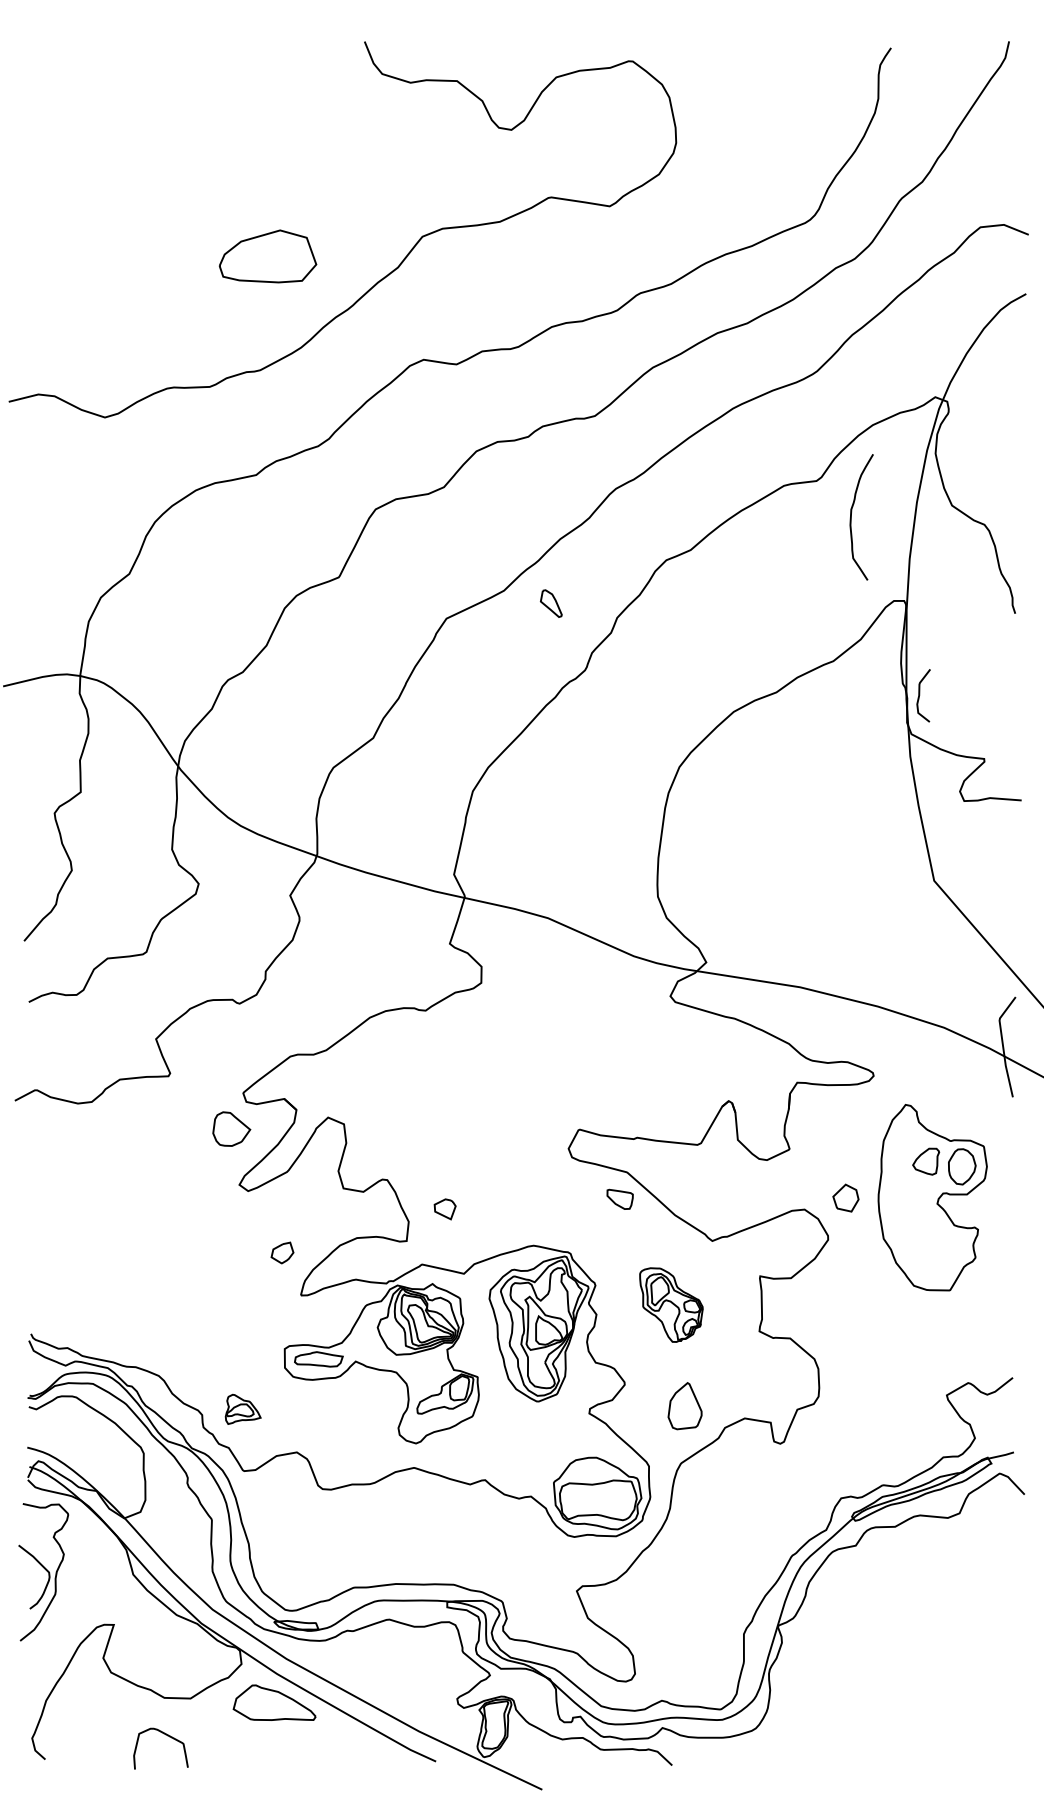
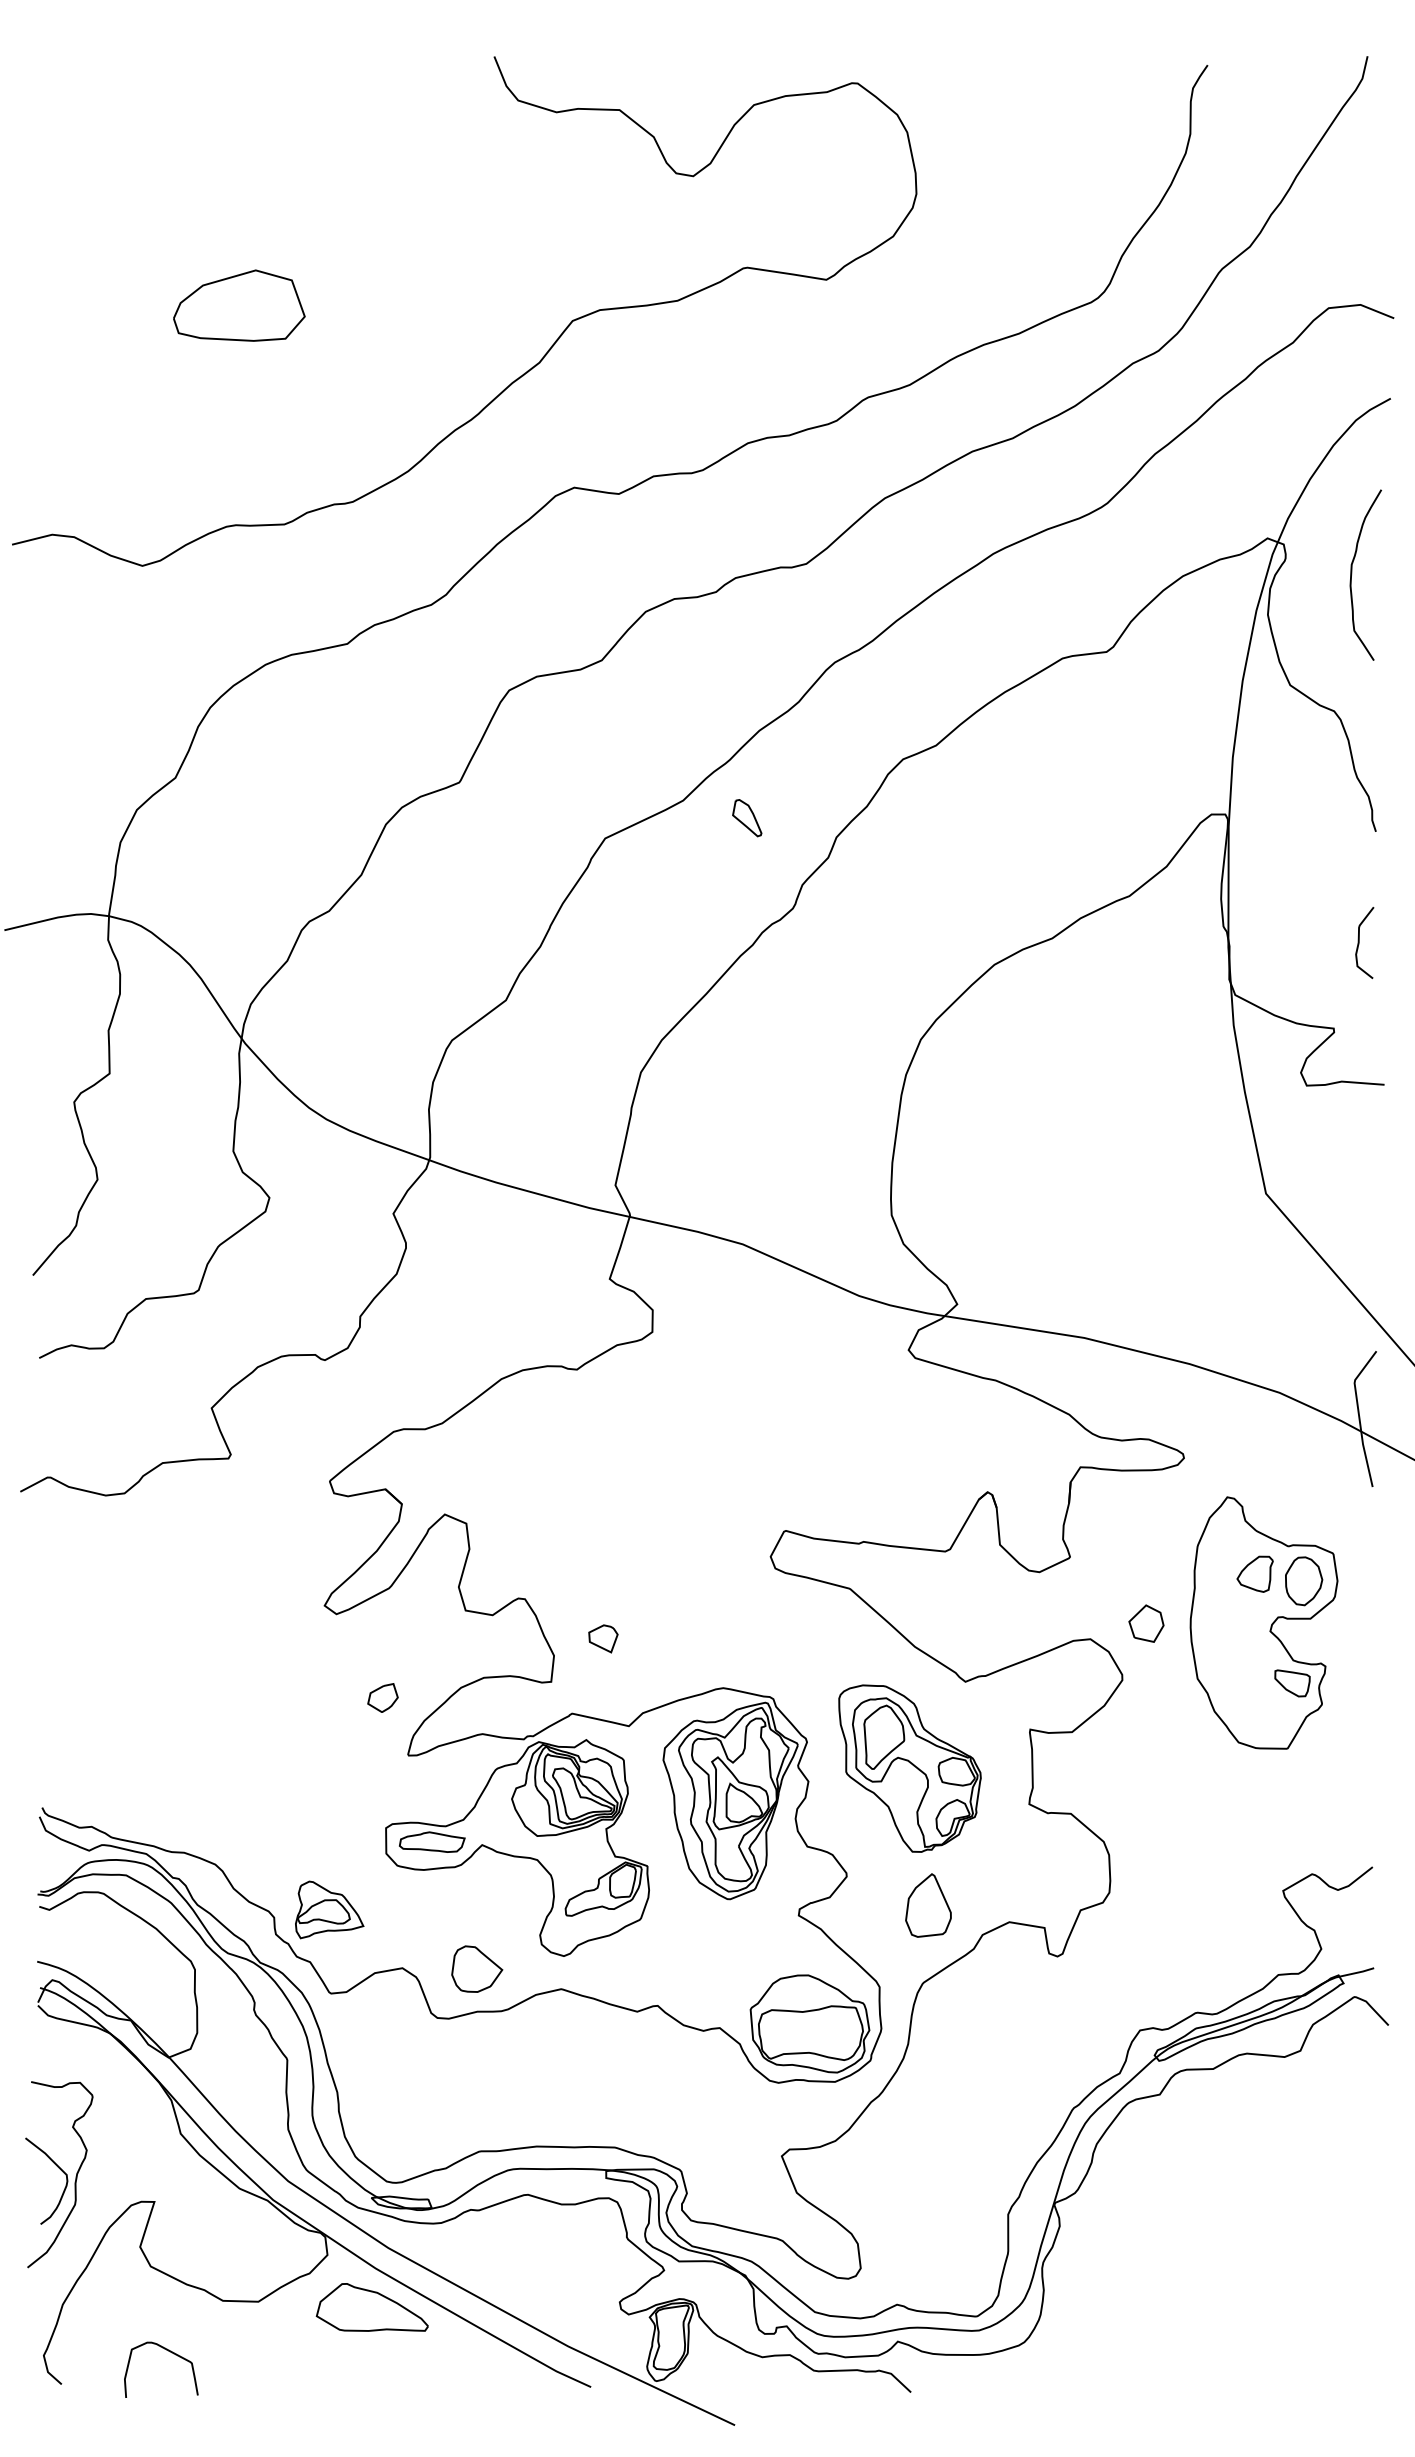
part: (268, 256) -> (239, 305), moved
curve: (851, 516) -> (1352, 574), moved
curve: (919, 695) -> (1359, 942), moved
part: (231, 1128) -> (477, 1968), moved
part: (620, 1199) -> (1292, 1683), moved
part: (671, 1305) -> (909, 1768), size x1.67
part: (243, 1409) -> (329, 1909), size x1.43
part: (43, 1572) -> (59, 2174), moved
curve: (169, 1737) -> (173, 2354), moved

